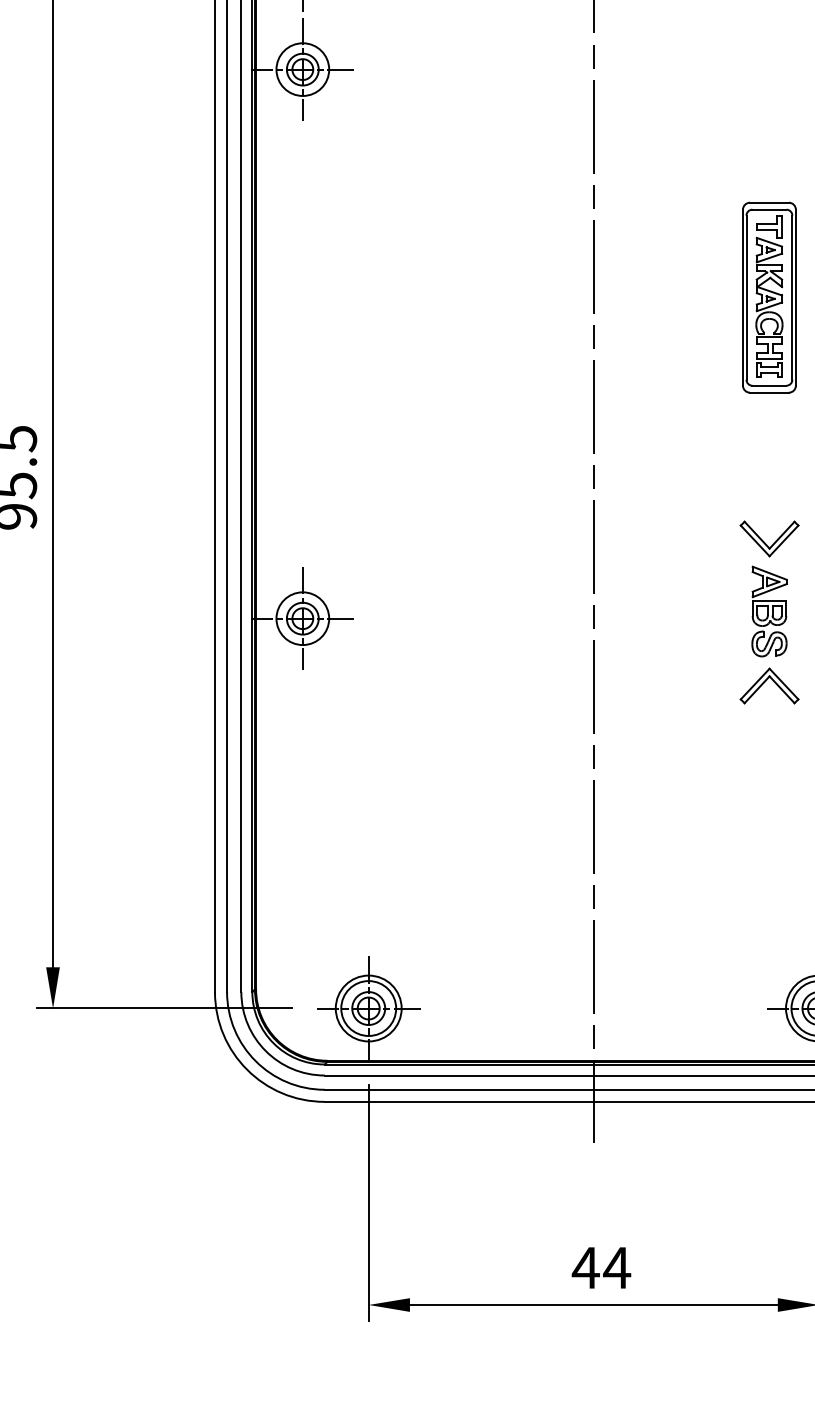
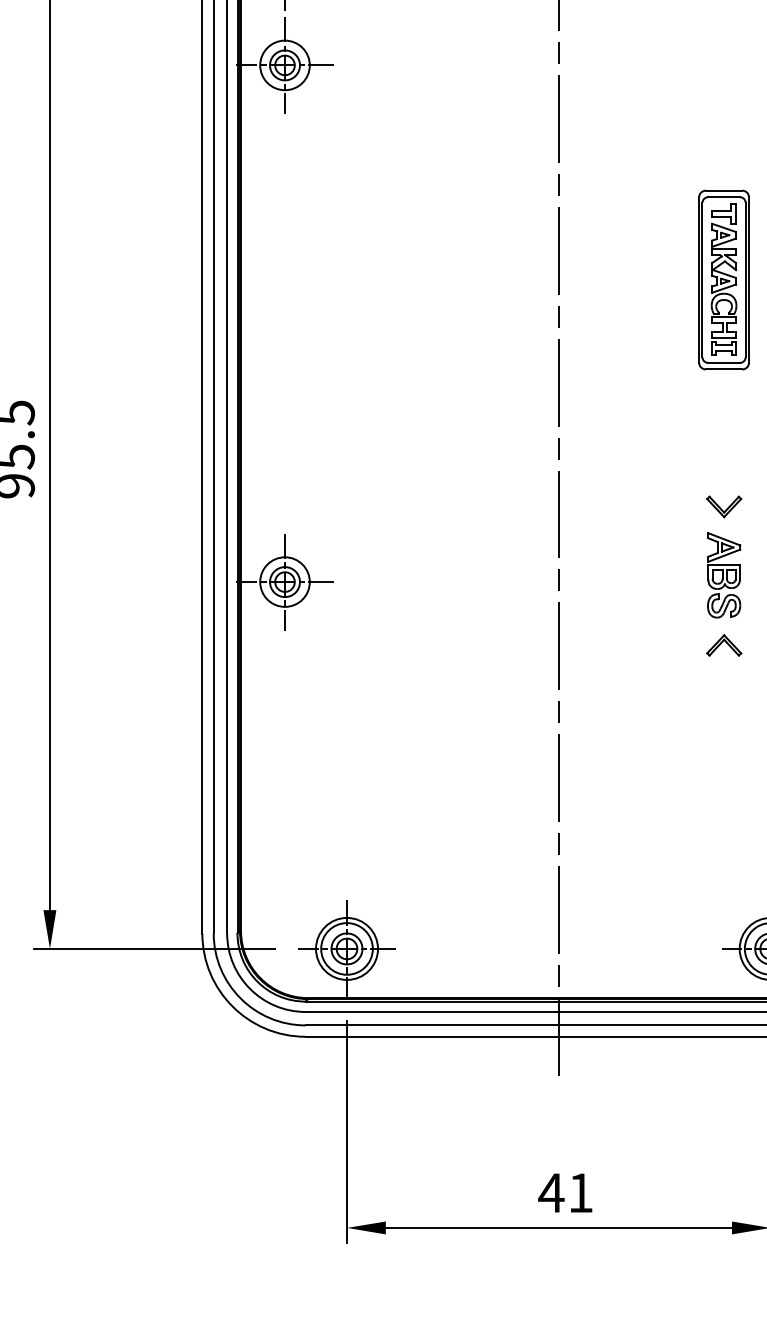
part: (769, 538) -> (724, 506), size x0.62
part: (769, 685) -> (724, 644), size x0.62
text: (617, 1267) -> (581, 1192), 44 -> 41

